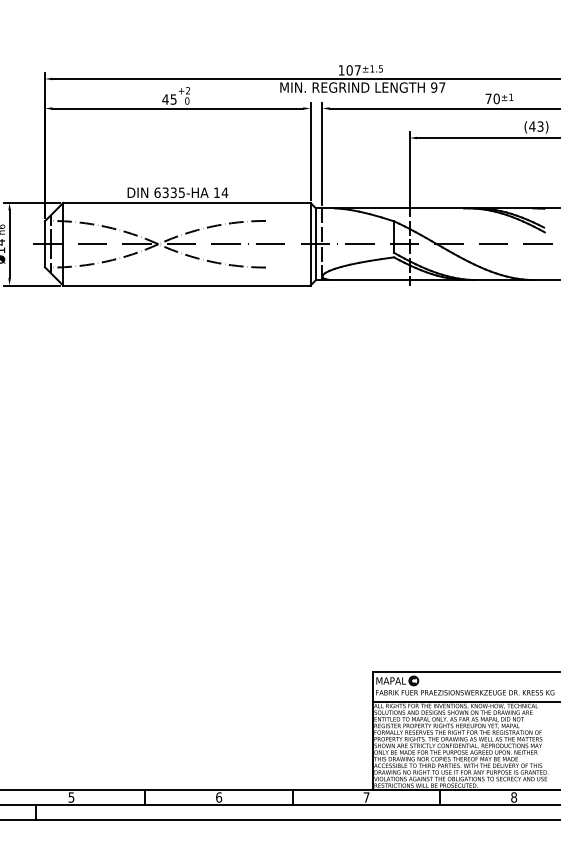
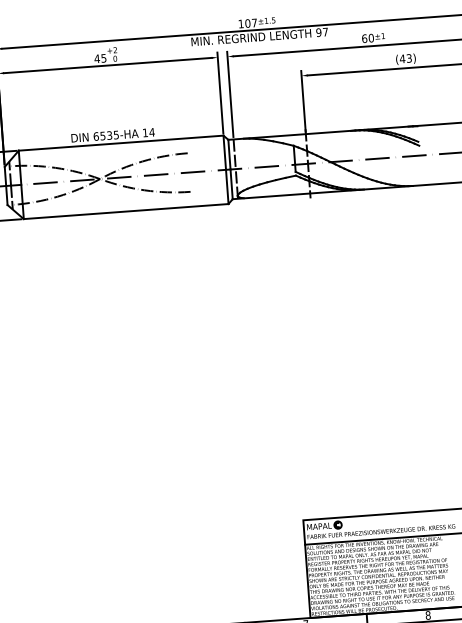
text: (488, 98) -> (364, 38), 70 -> 60
text: (165, 192) -> (102, 135), 6335-HA -> 6535-HA

